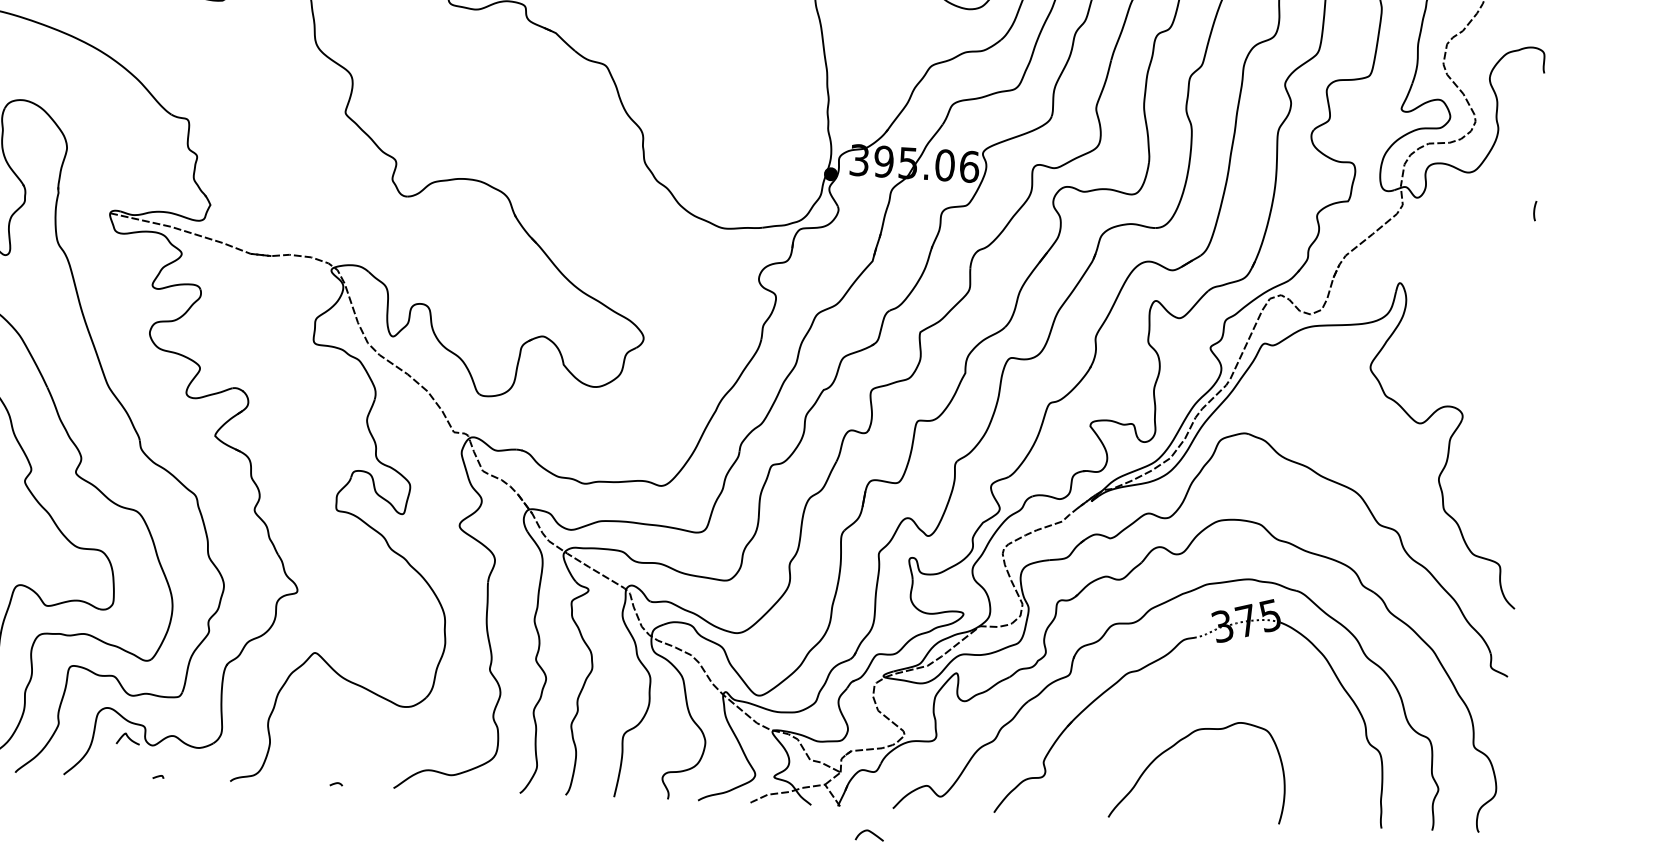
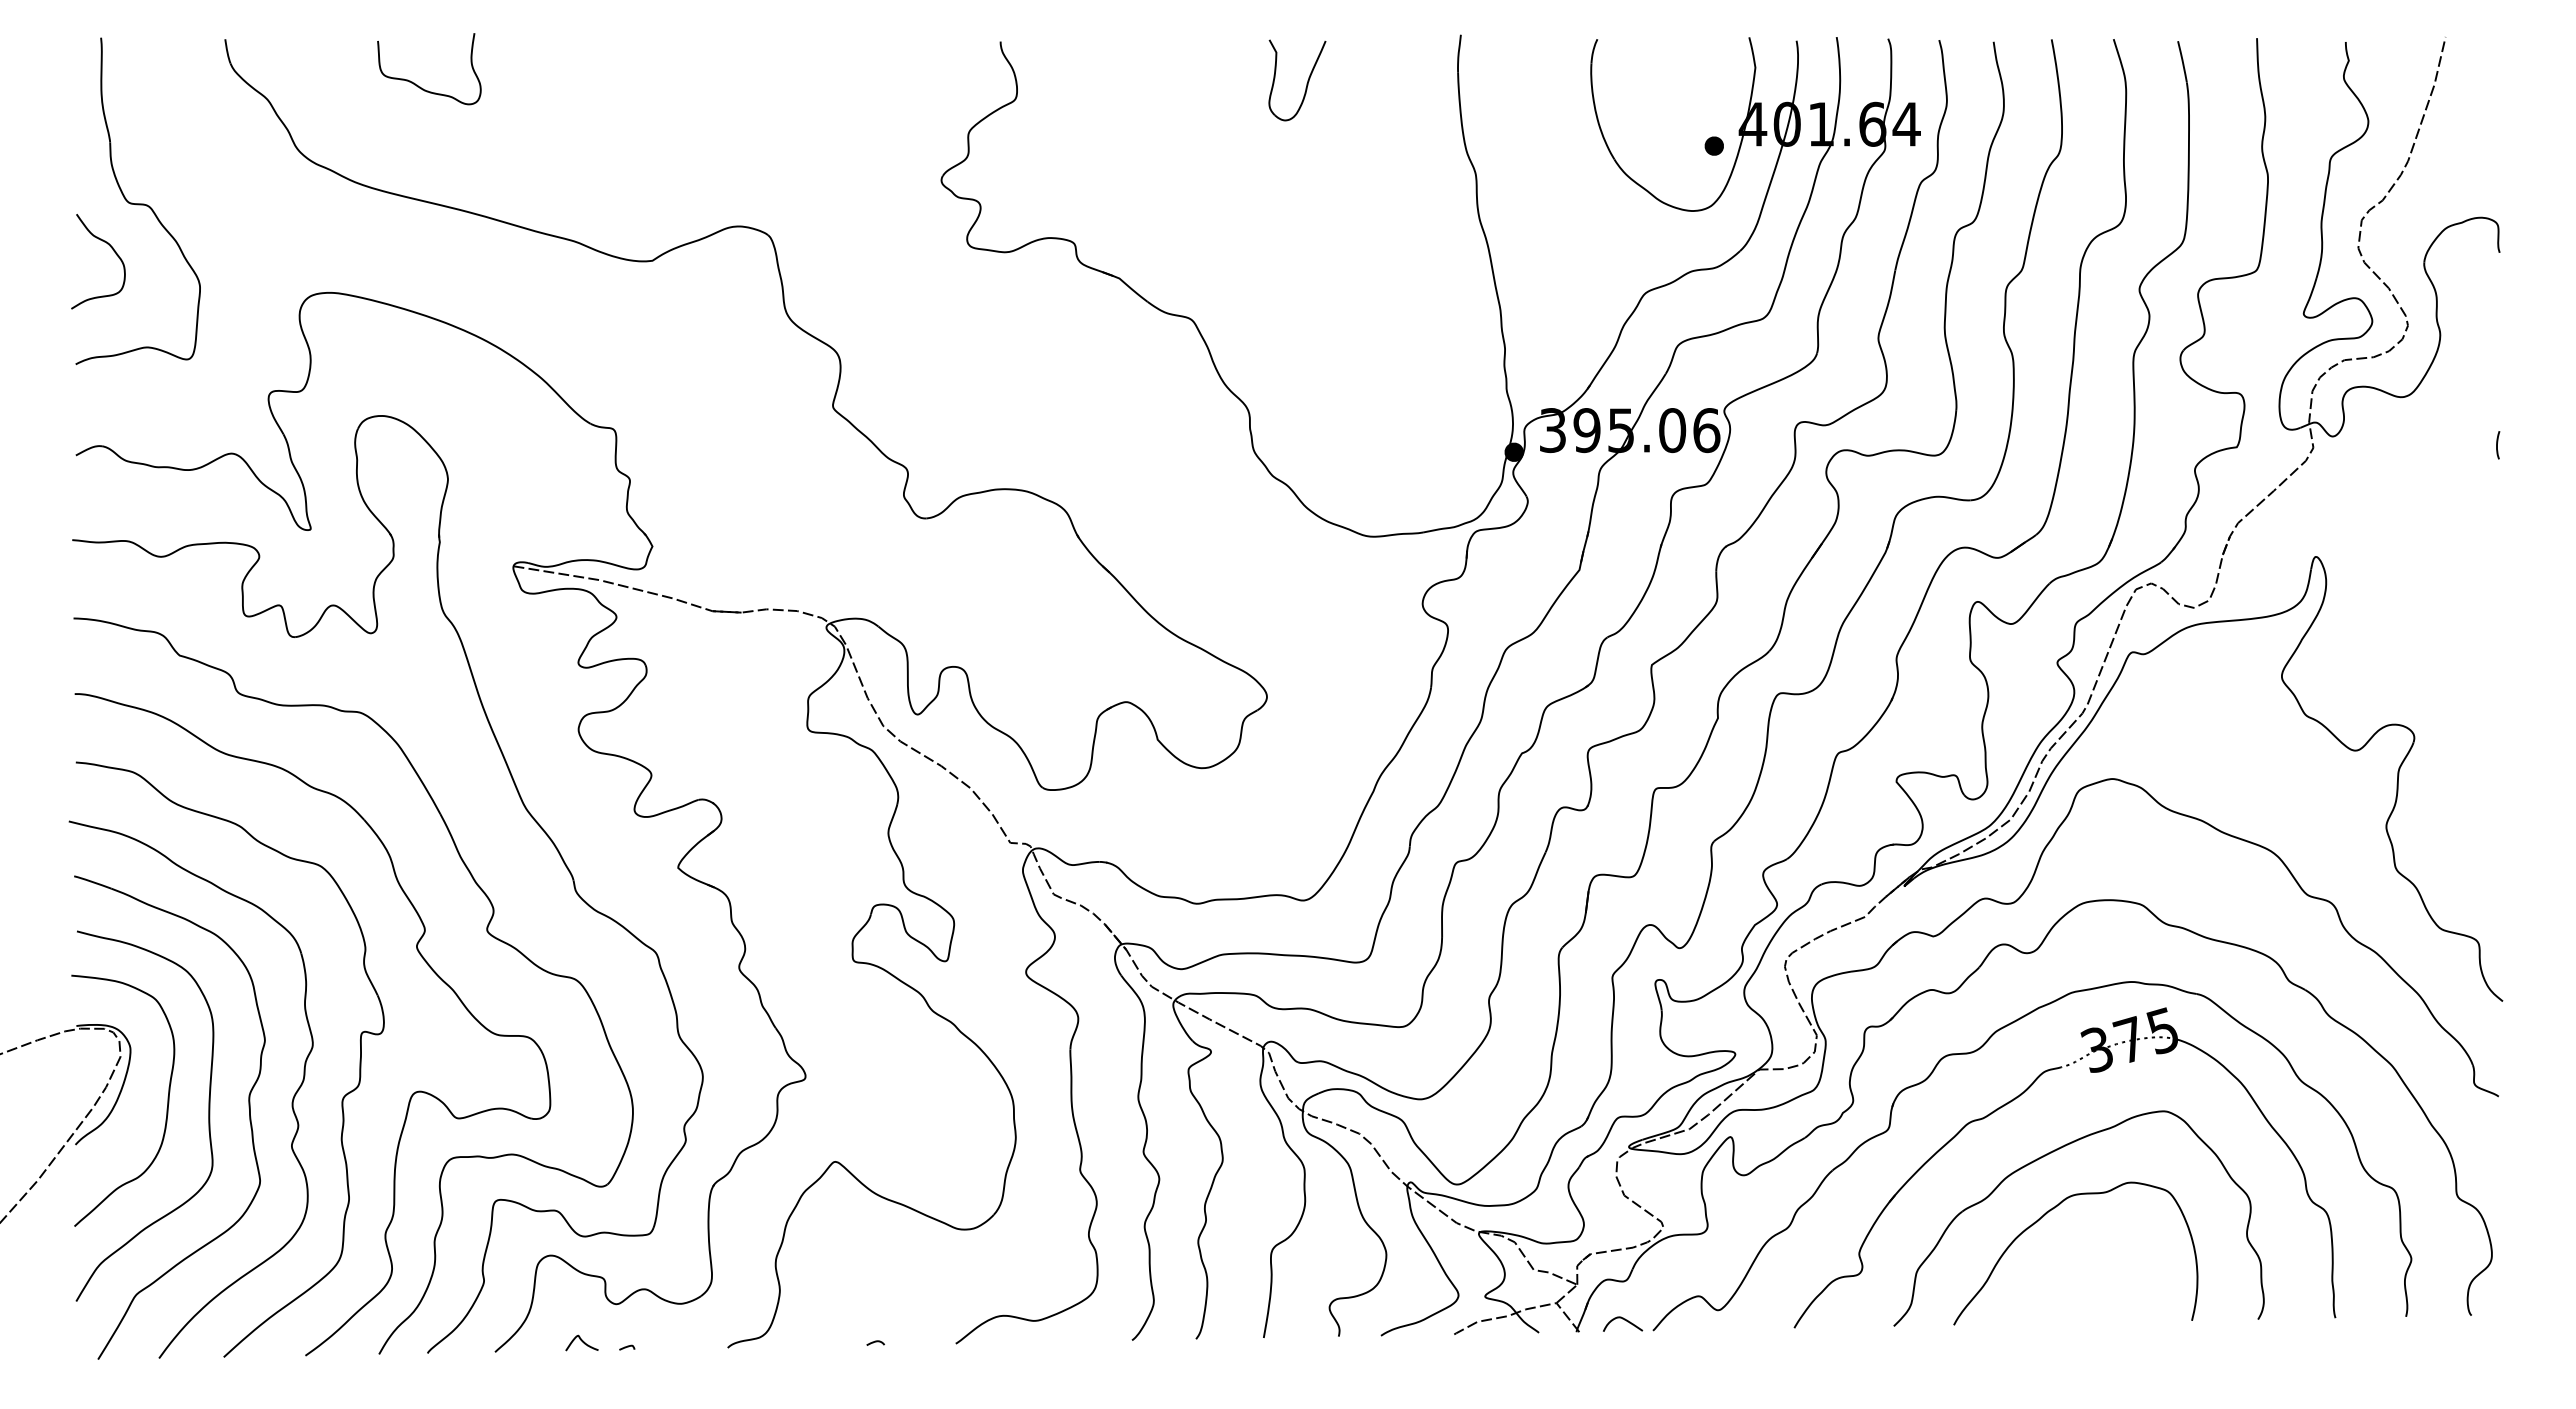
part: (1182, 699) -> (2047, 1155), added
curve: (127, 737) -> (581, 1341), moved
curve: (870, 832) -> (1624, 1320), moved

